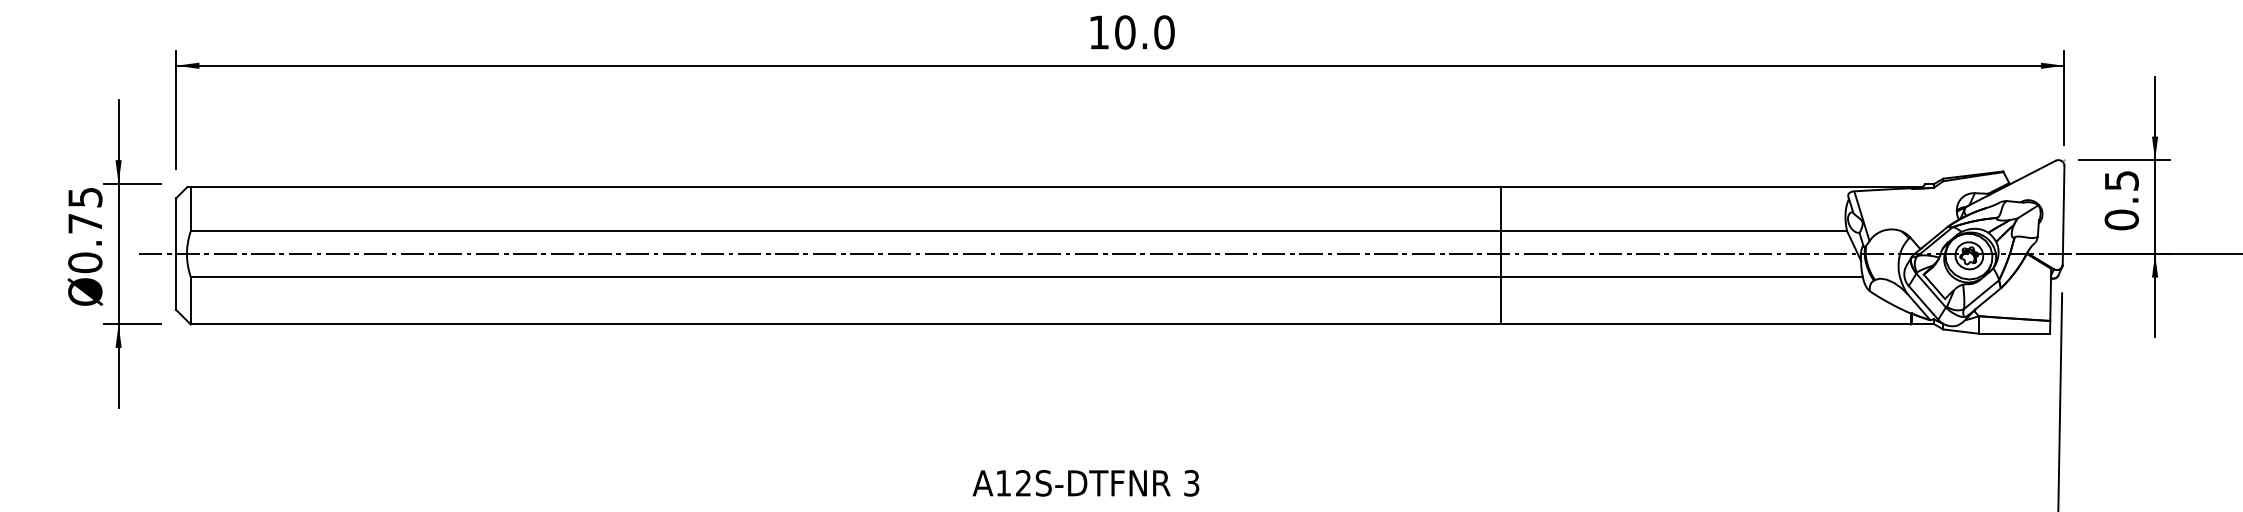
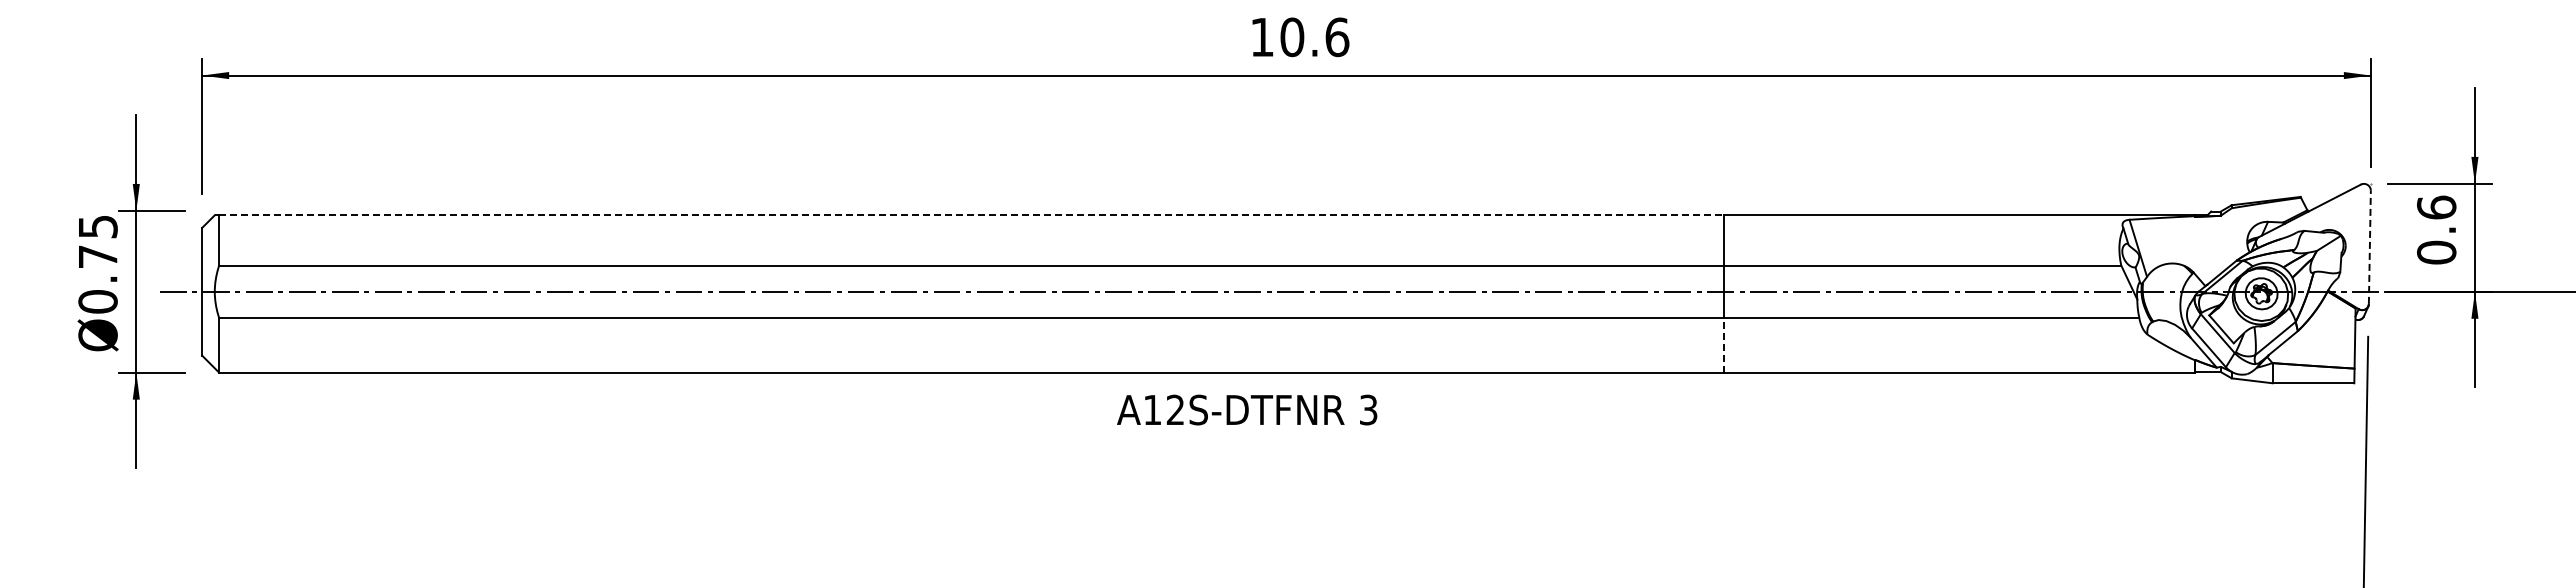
text: (1164, 31) -> (1337, 36), 10.0 -> 10.6
text: (2121, 180) -> (2436, 207), 0.5 -> 0.6
line: (846, 187) -> (972, 215), solid -> dashed
line: (2063, 215) -> (2369, 247), solid -> dashed
line: (1501, 299) -> (1724, 344), solid -> dashed
text: (1086, 482) -> (1247, 409), moved

